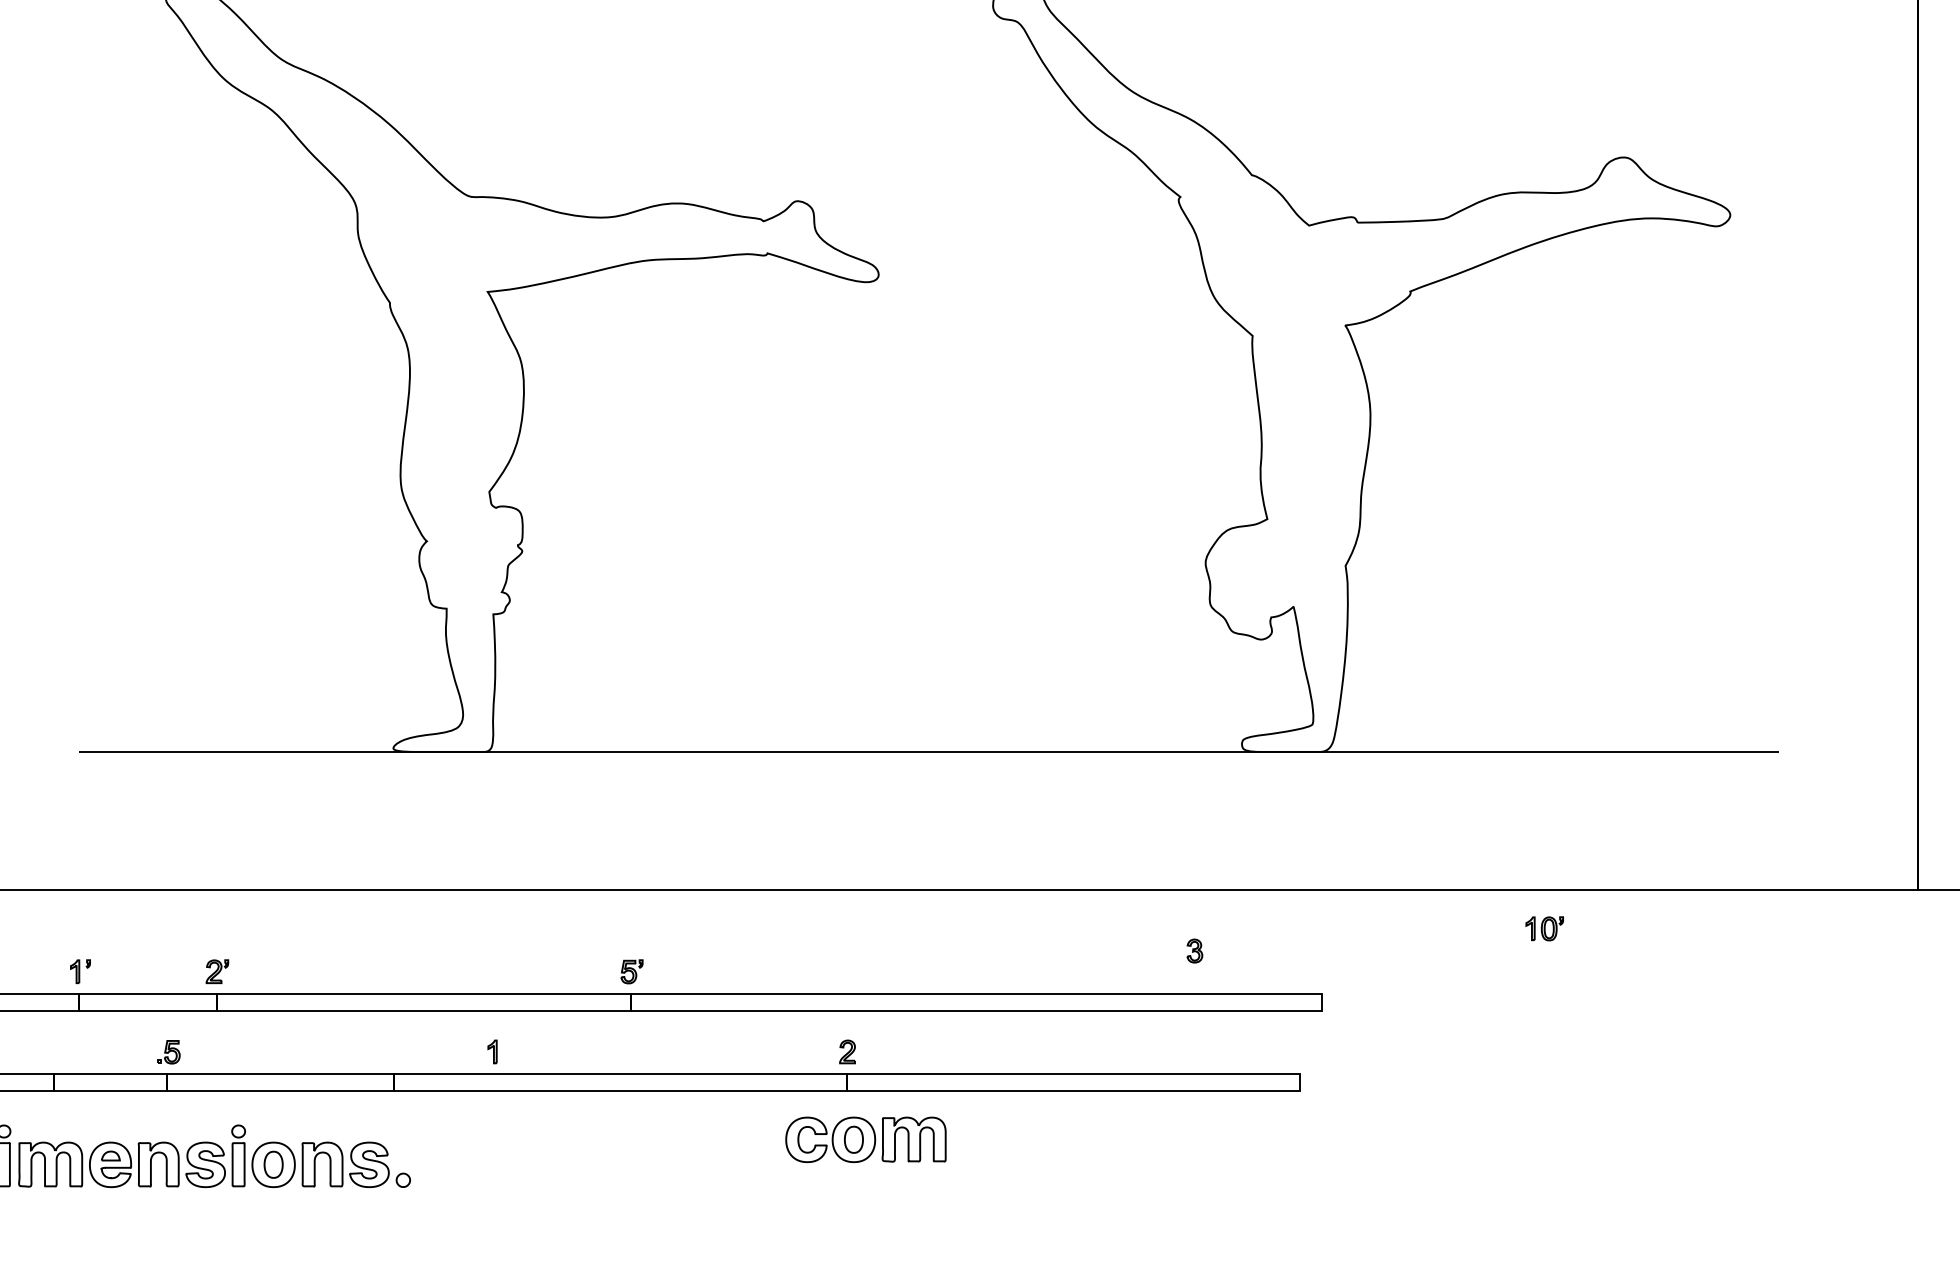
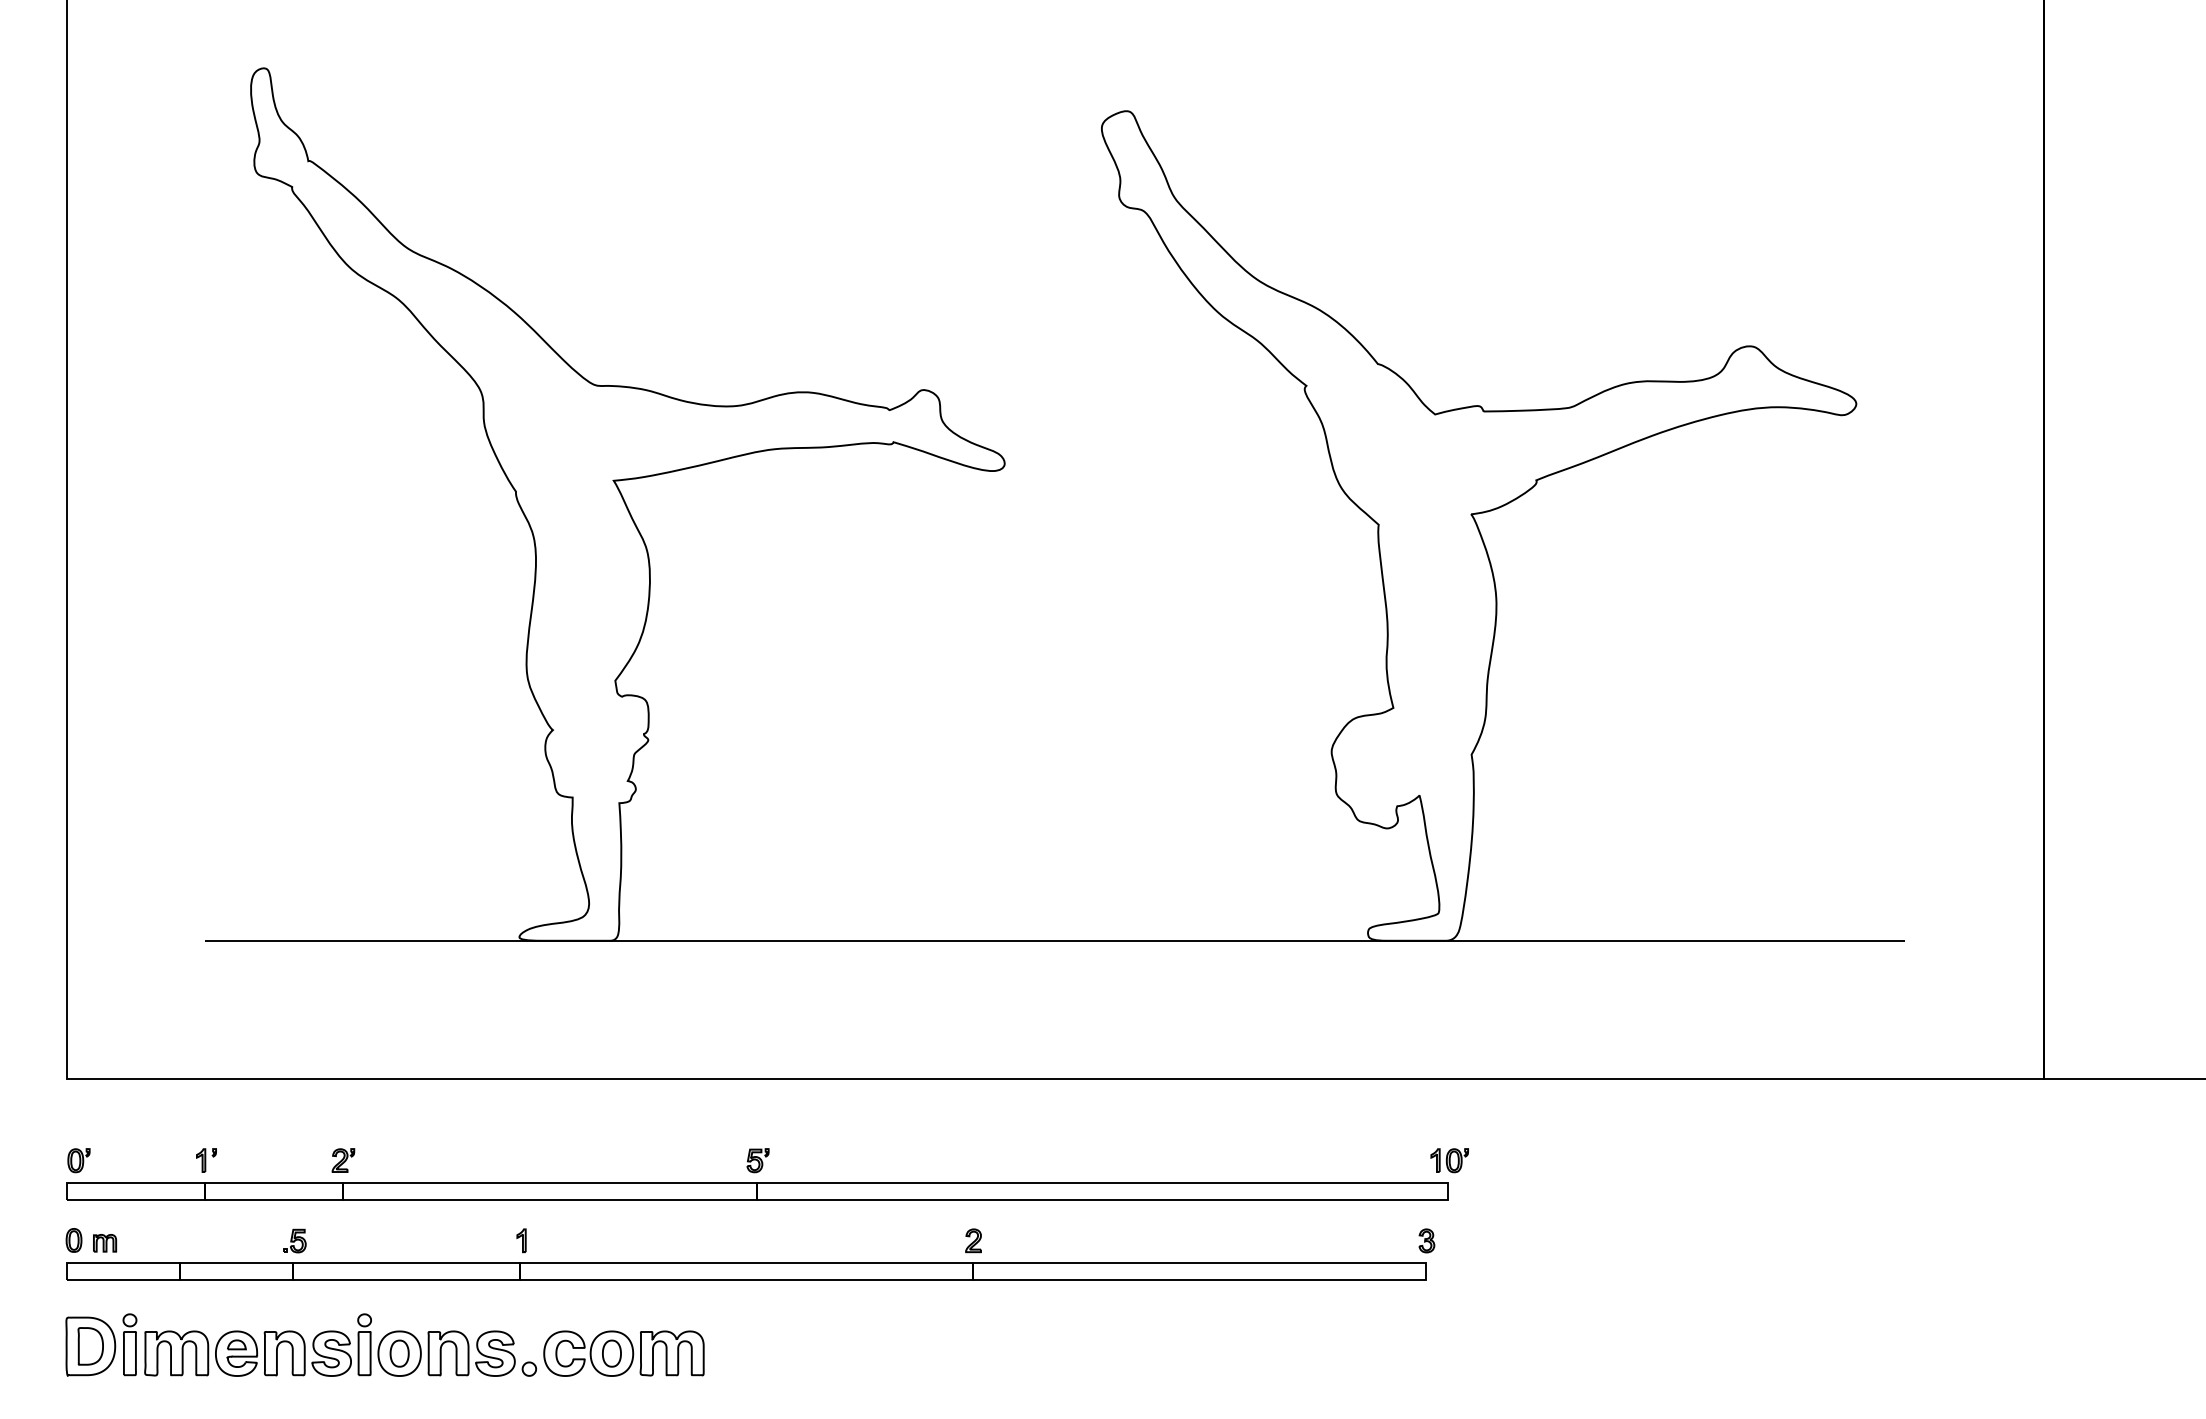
part: (1544, 928) -> (1449, 1160), moved
part: (1194, 950) -> (1426, 1240), moved
part: (492, 1051) -> (521, 1240), moved
part: (865, 1139) -> (623, 1353), moved

